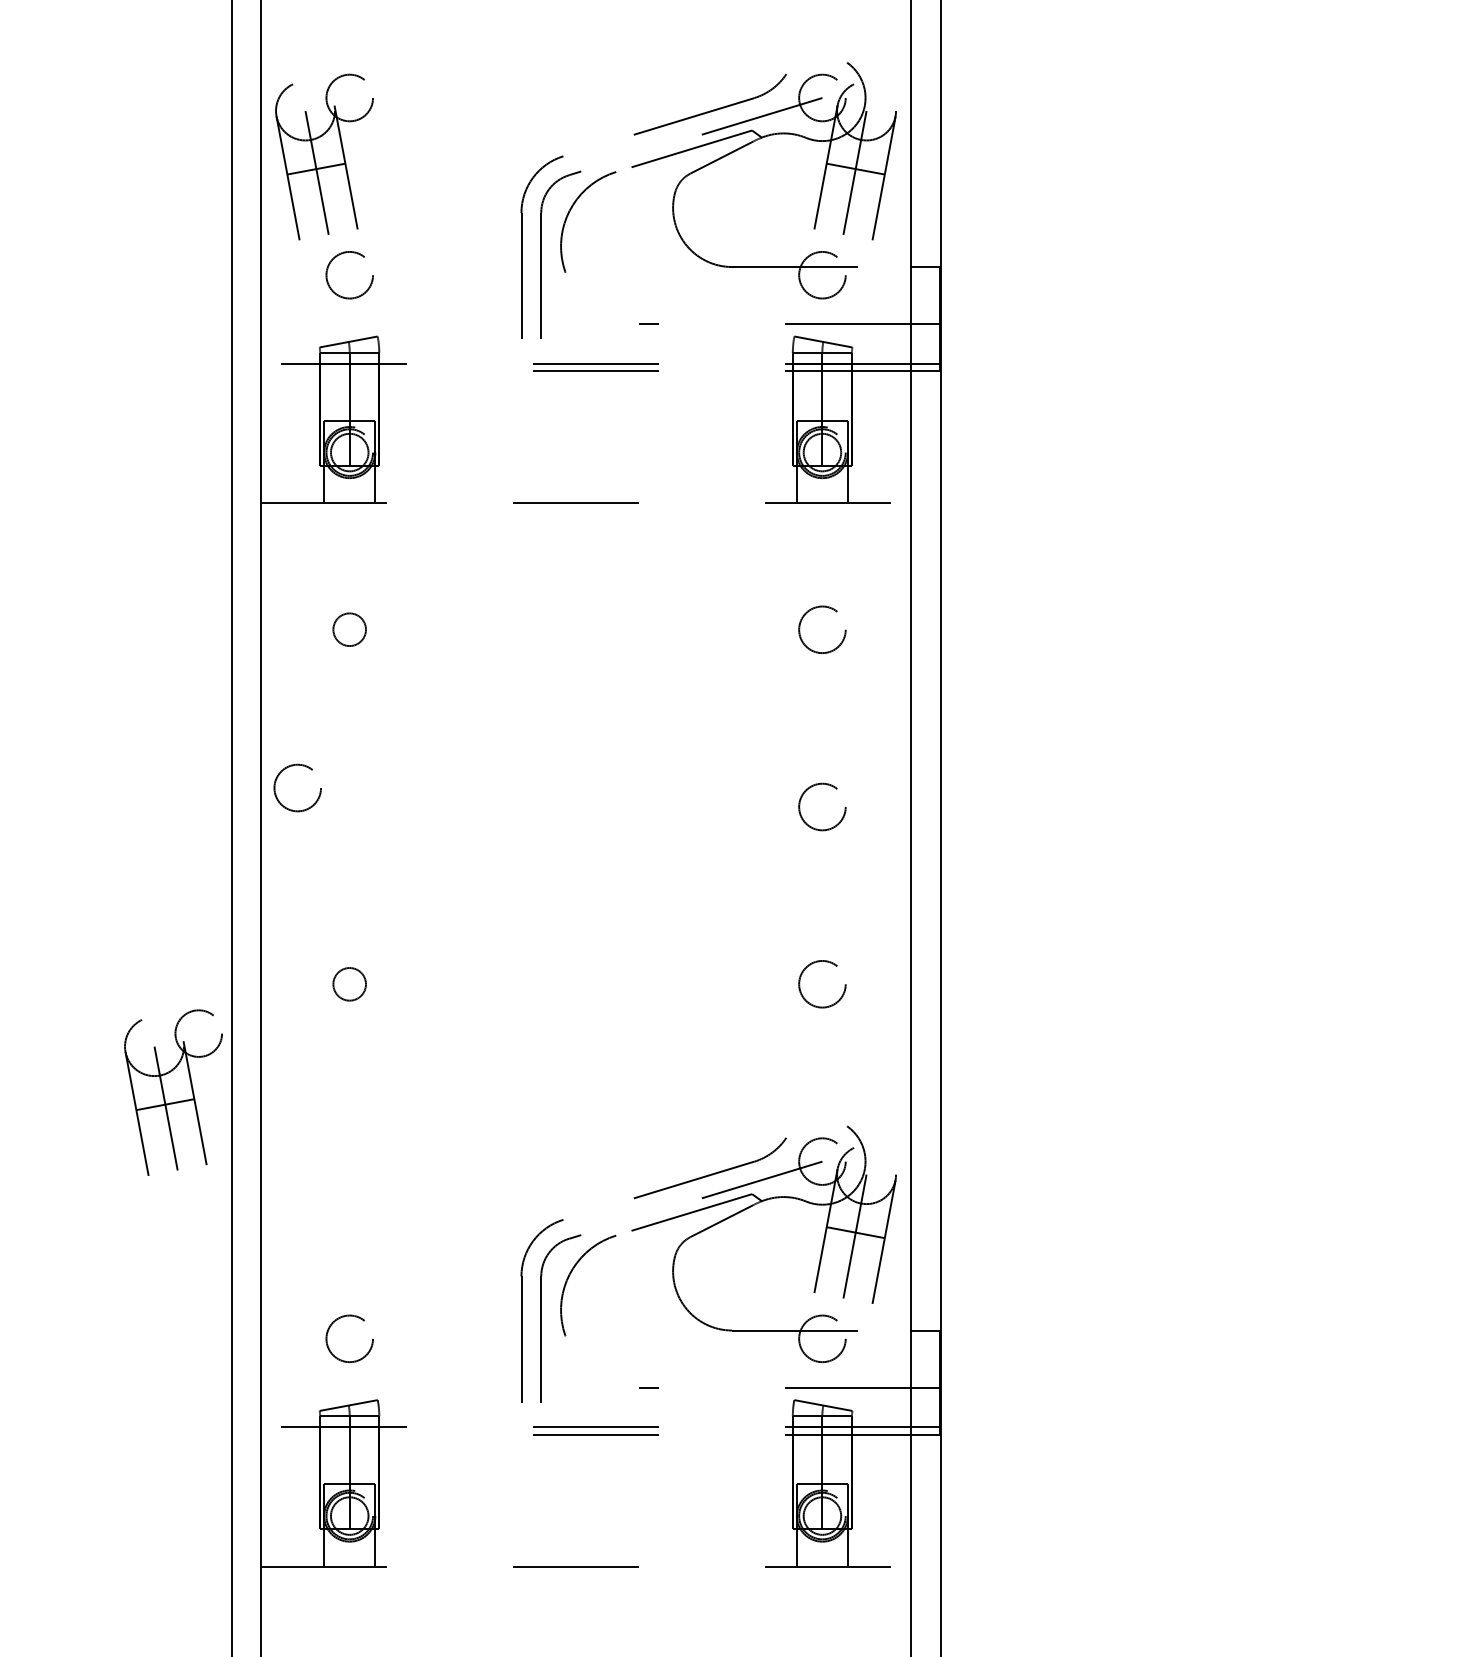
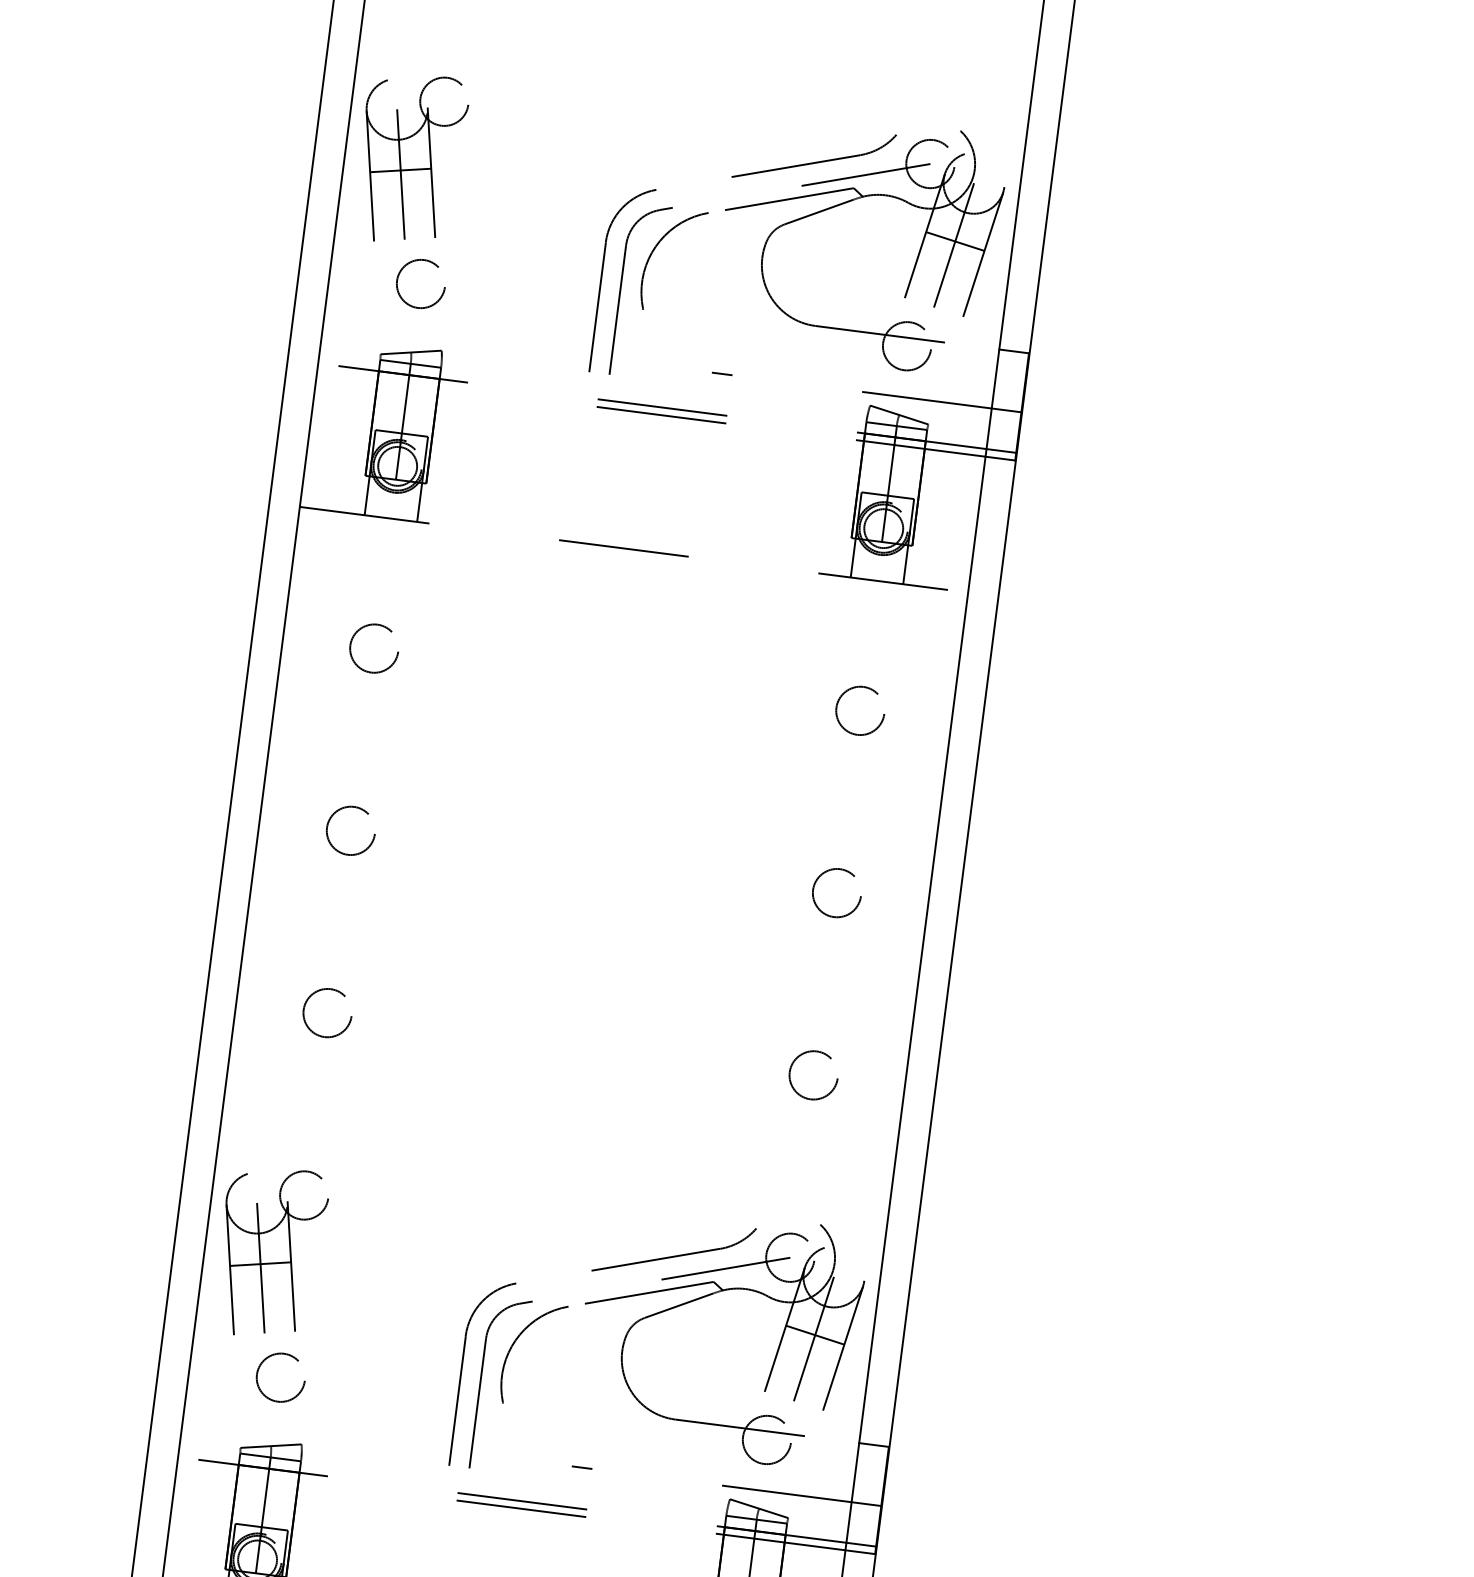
circle: (349, 629) -> (374, 648), size x1.43
circle: (297, 787) -> (350, 830), moved
circle: (349, 984) -> (327, 1013), size x1.43
part: (173, 1092) -> (270, 1252), moved

